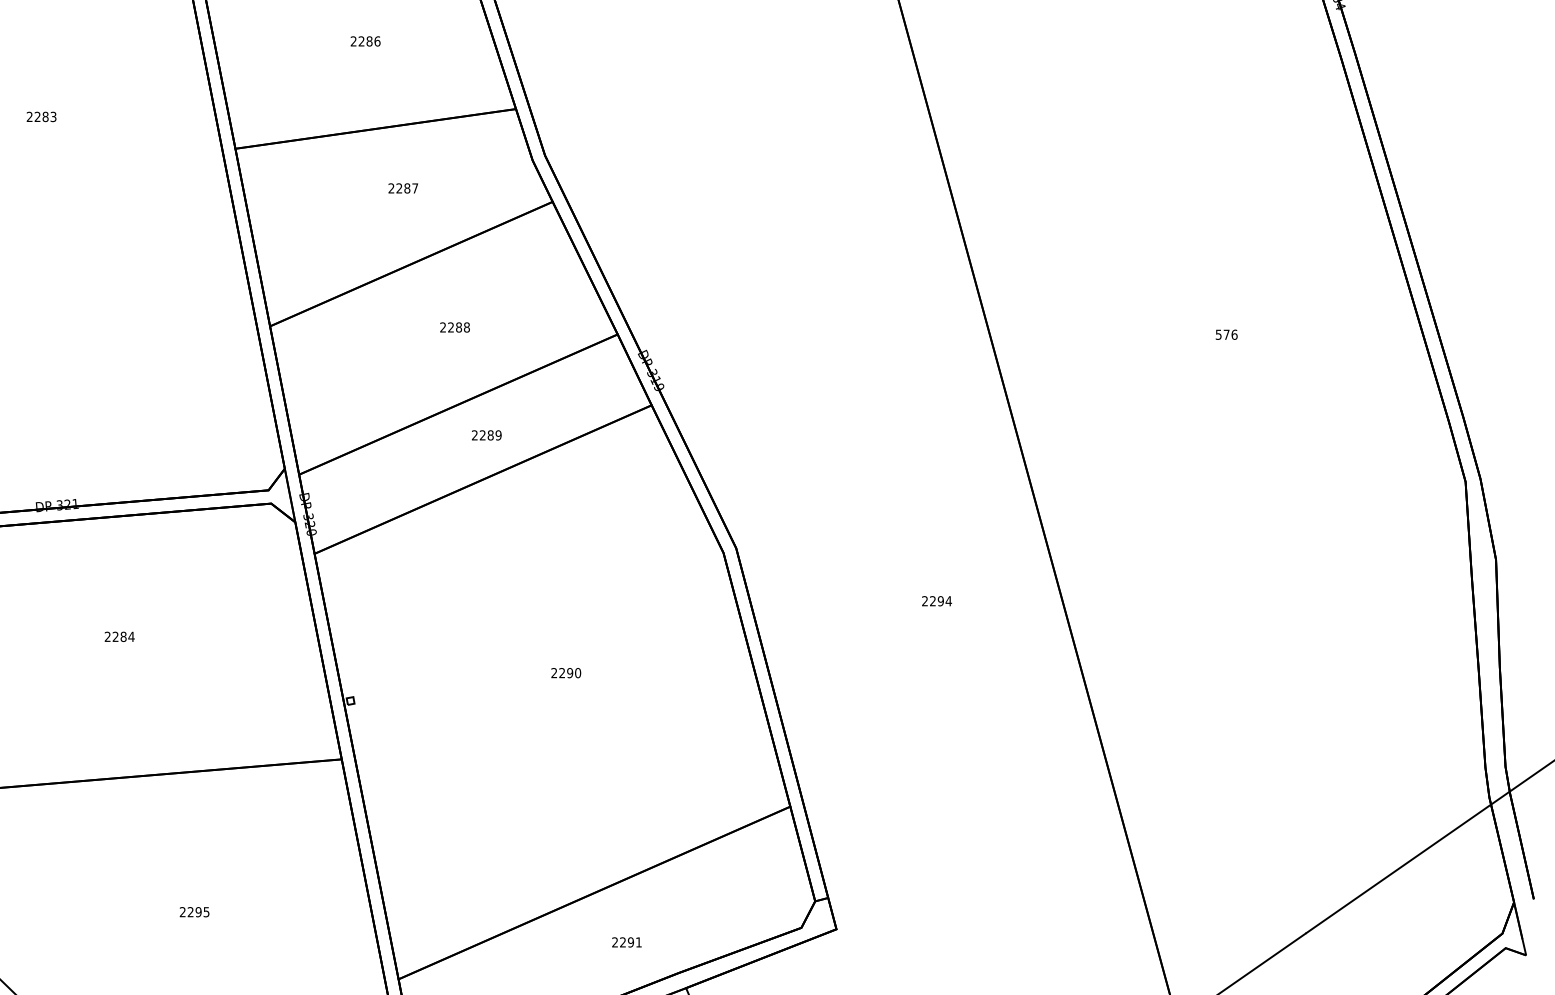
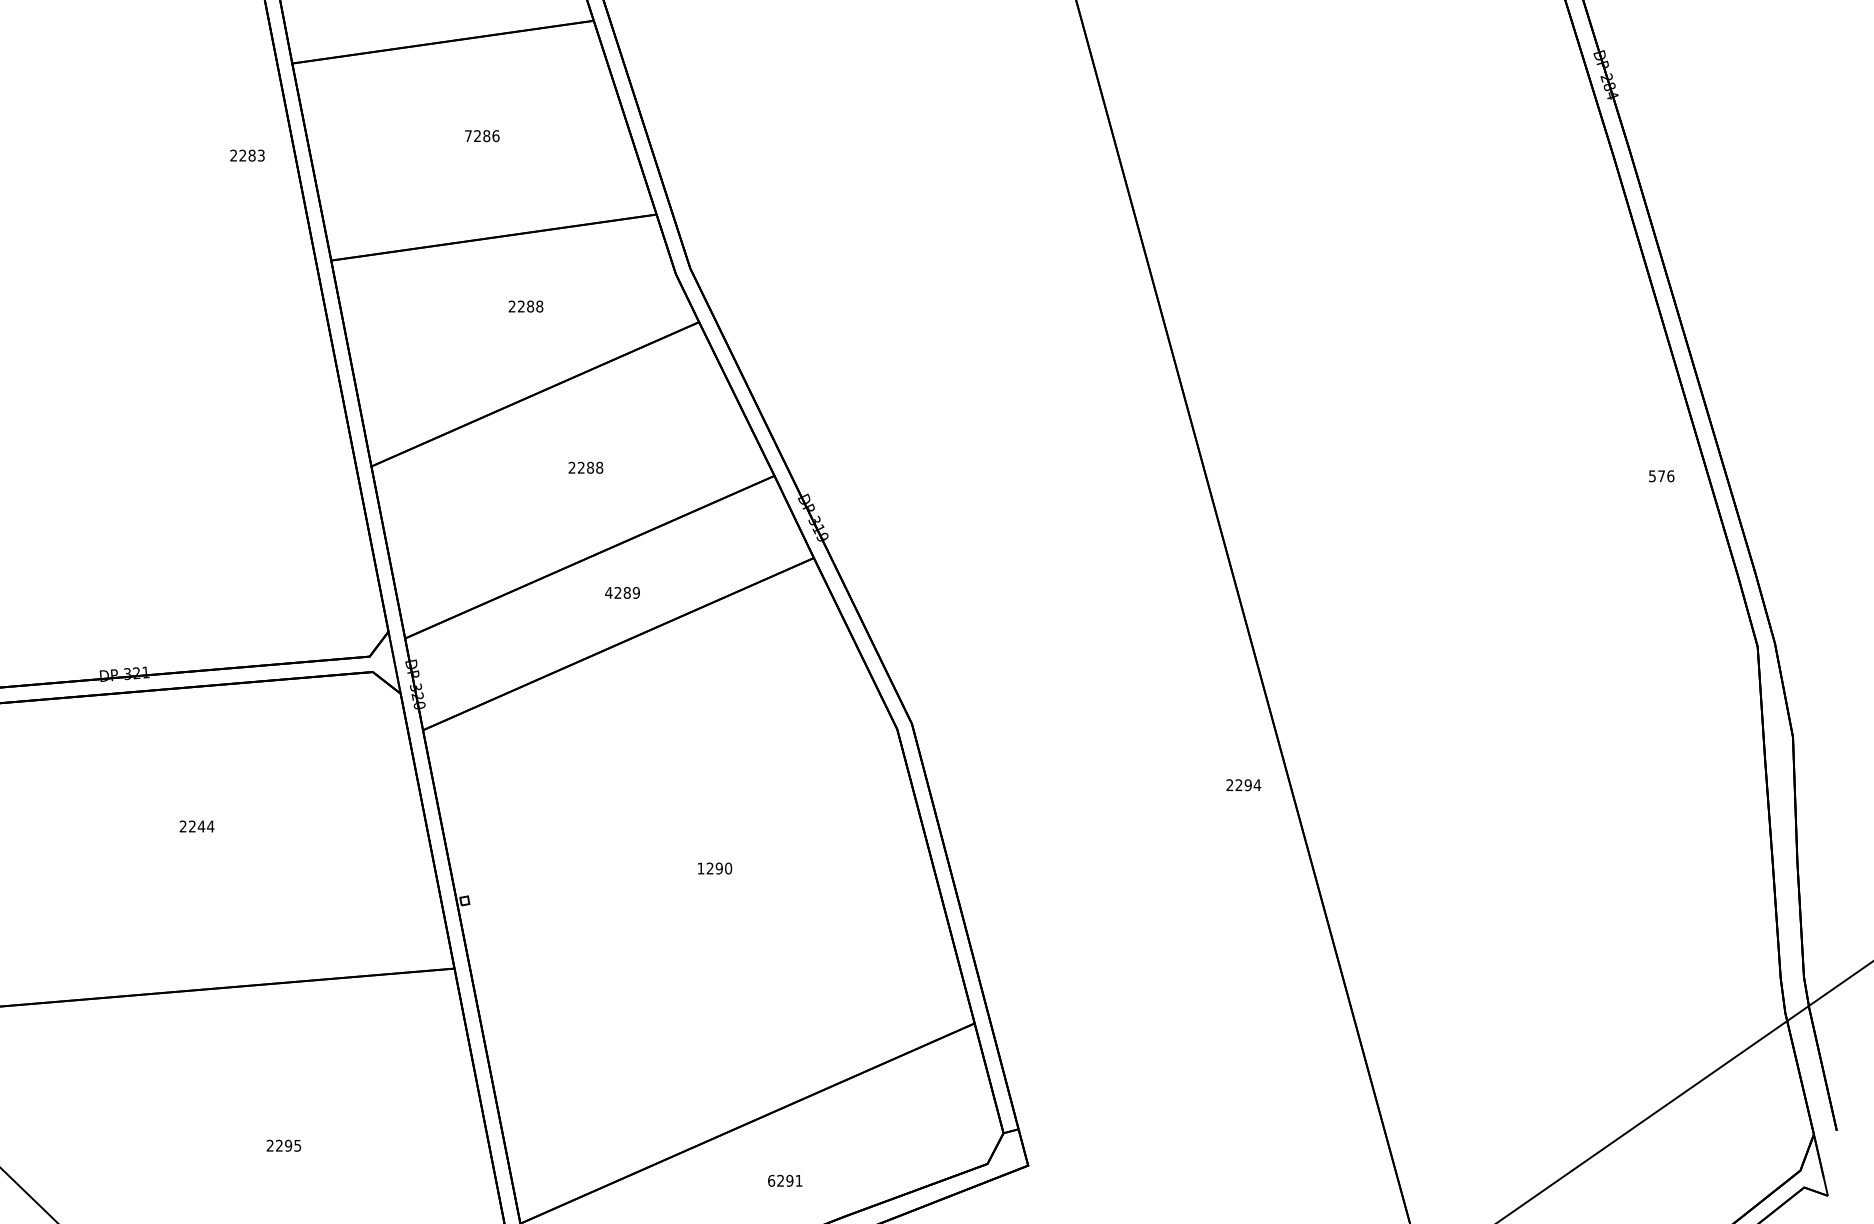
text: (353, 40) -> (468, 135), 2286 -> 7286
text: (41, 116) -> (247, 155), moved
text: (415, 188) -> (539, 306), 2287 -> 2288
text: (1226, 334) -> (1661, 476), moved
text: (474, 435) -> (608, 592), 2289 -> 4289
text: (936, 601) -> (1243, 785), moved
text: (123, 636) -> (201, 826), 2284 -> 2244
text: (553, 673) -> (700, 868), 2290 -> 1290
text: (615, 942) -> (771, 1180), 2291 -> 6291

